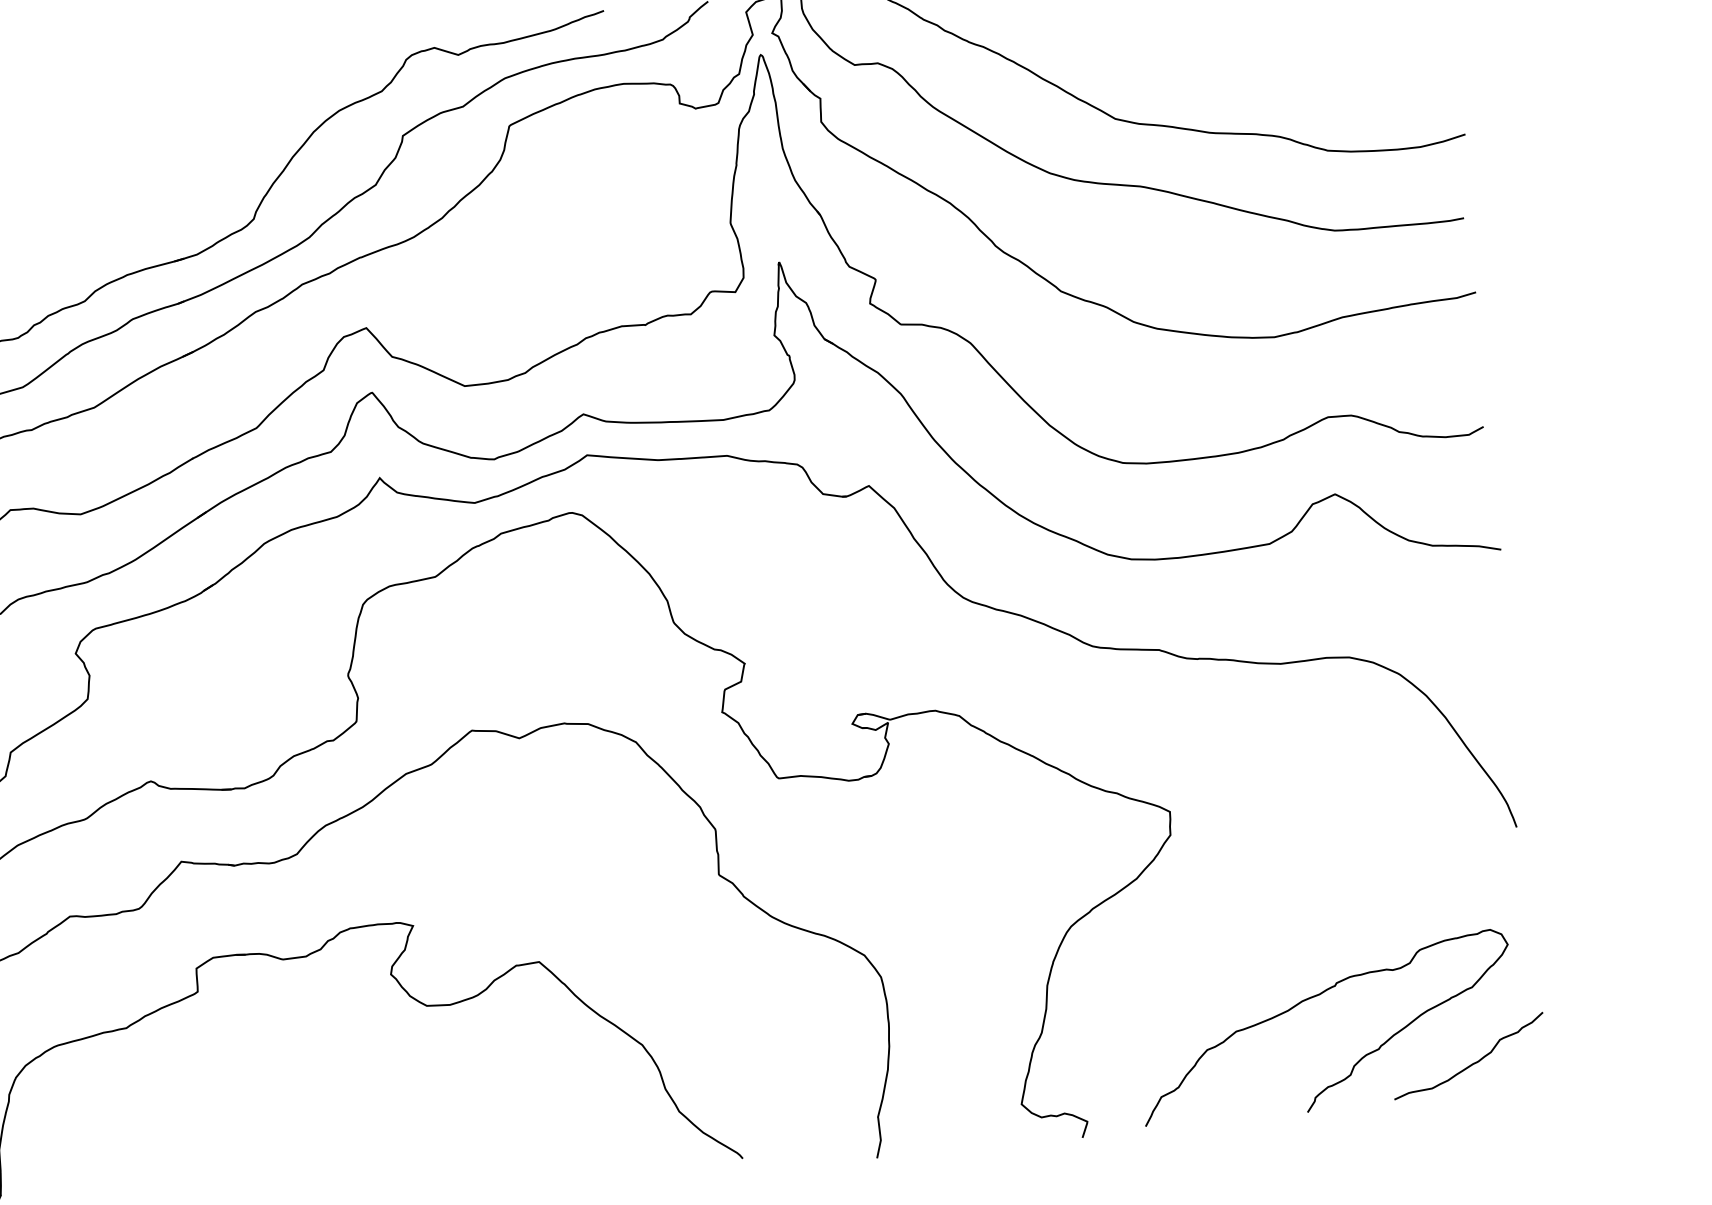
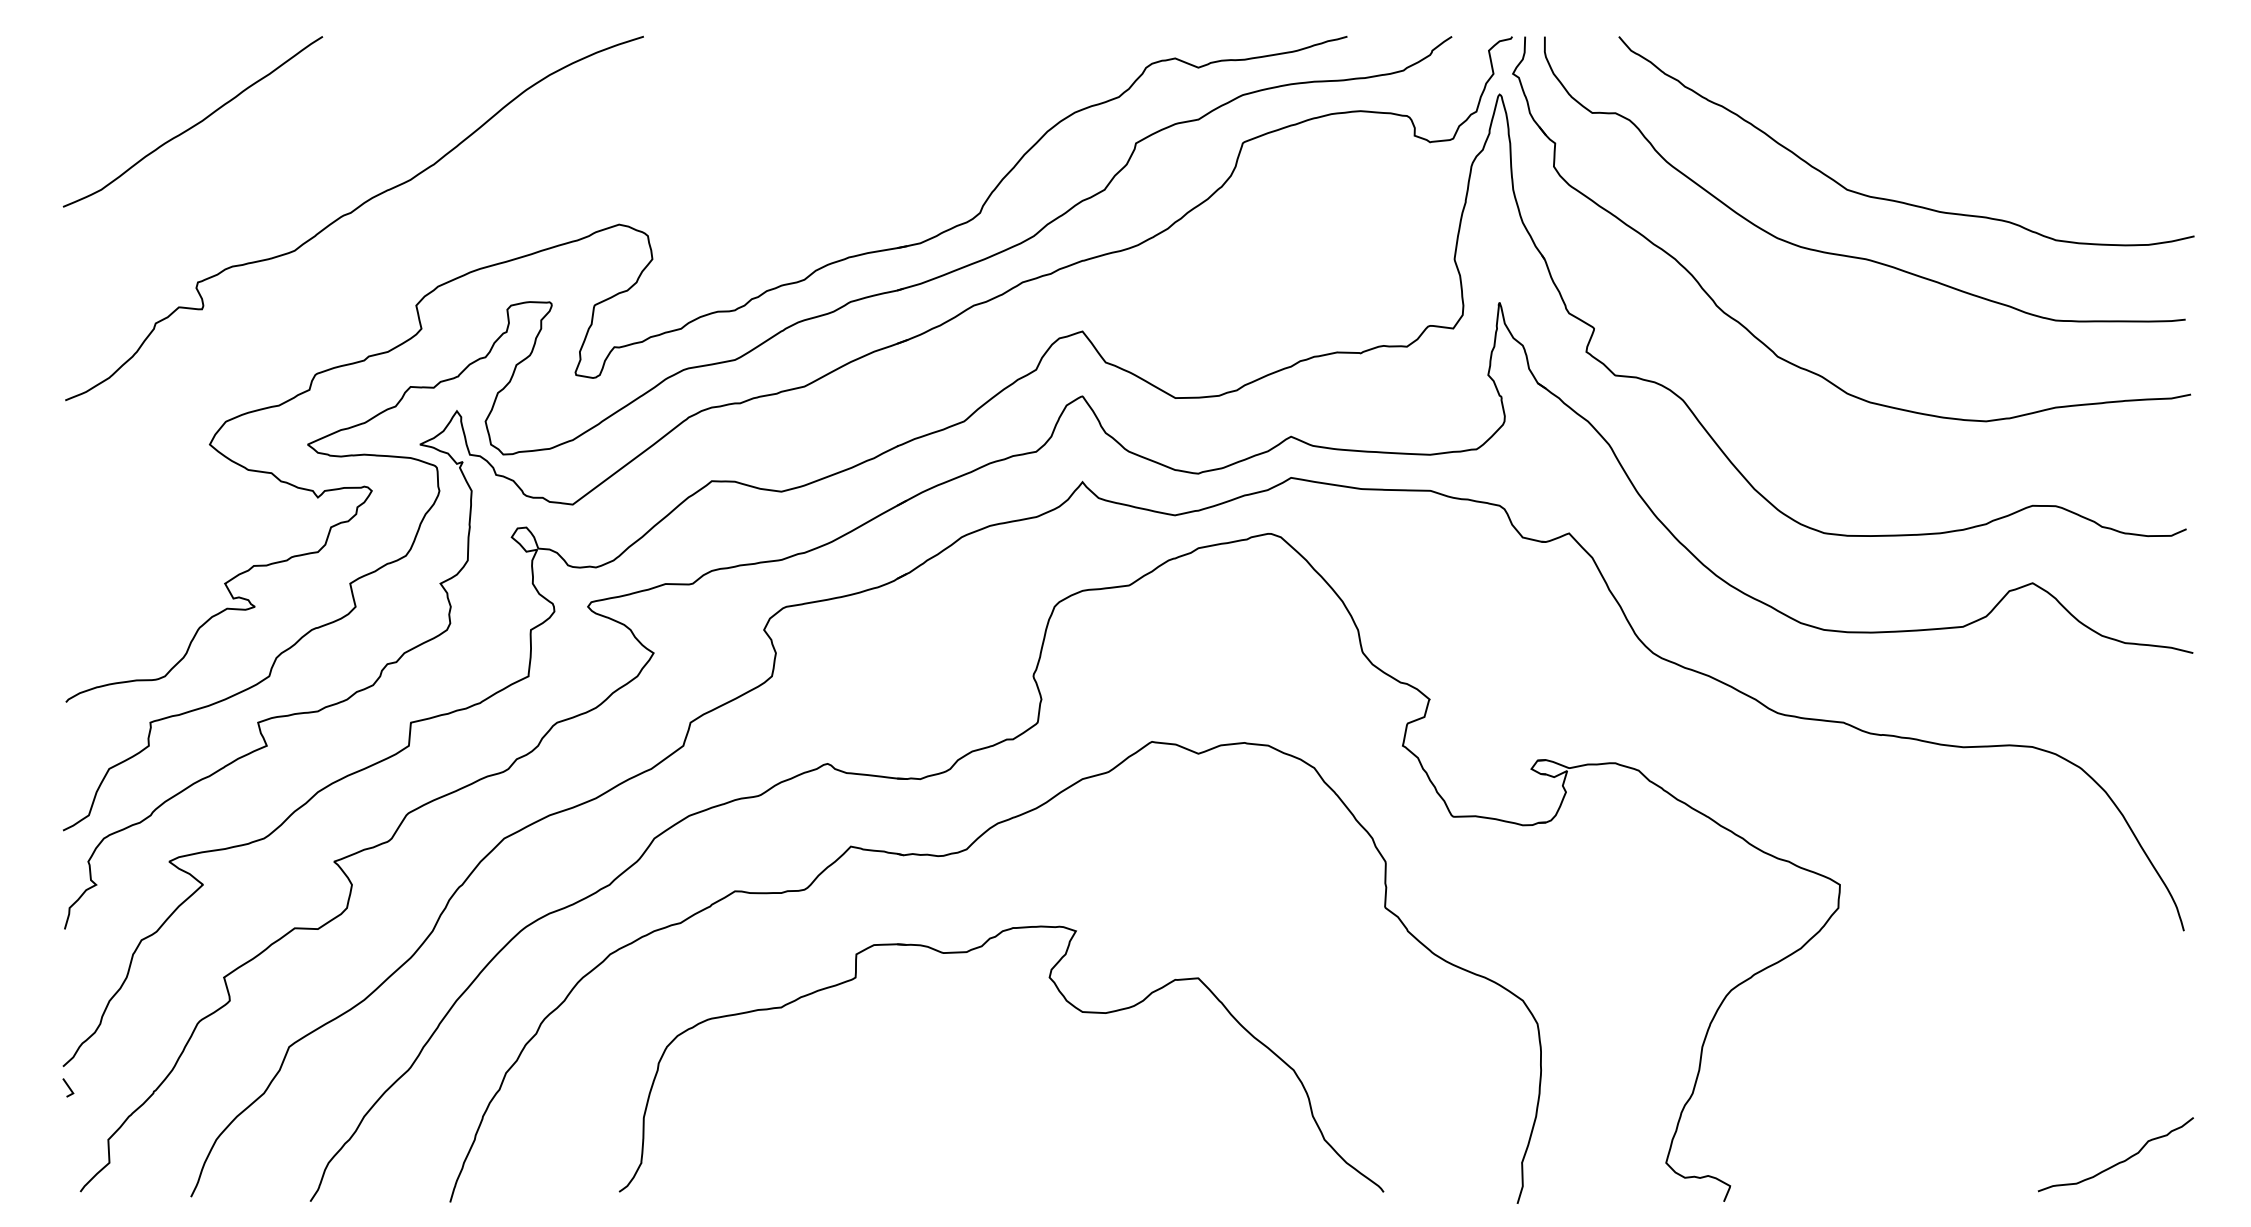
curve: (1315, 997) -> (1968, 1082), removed

